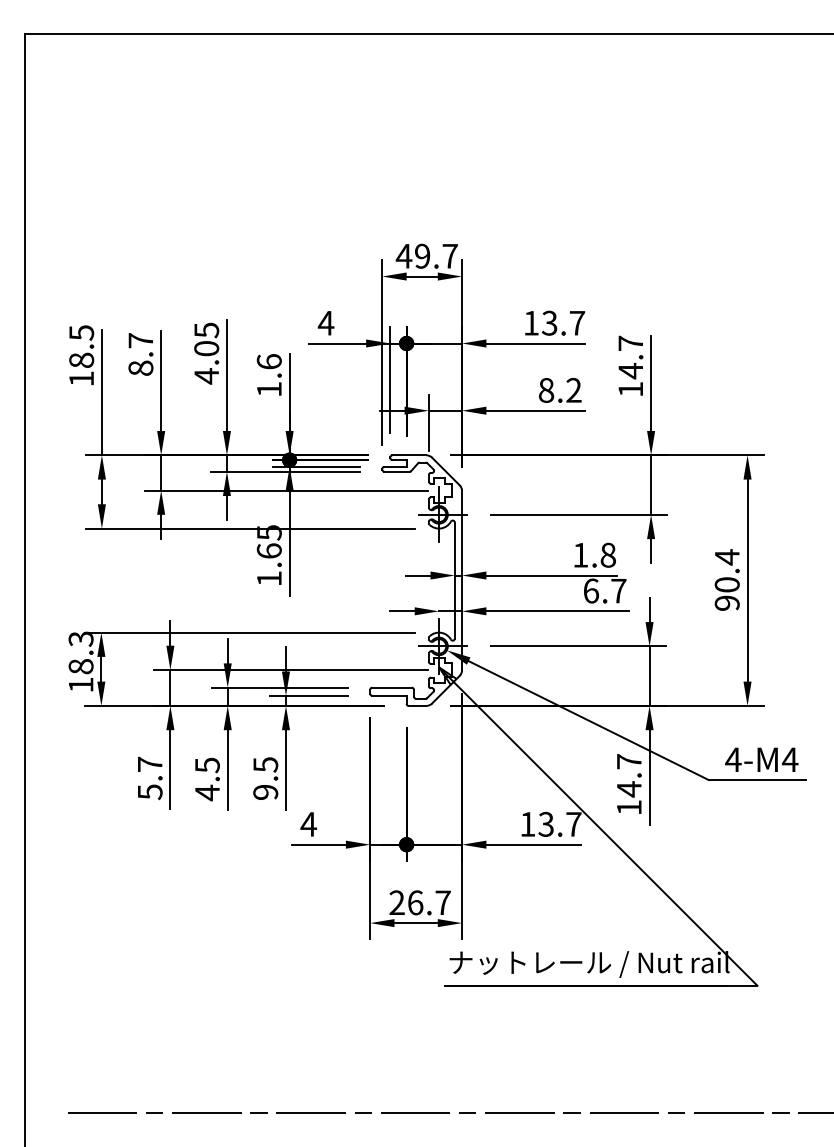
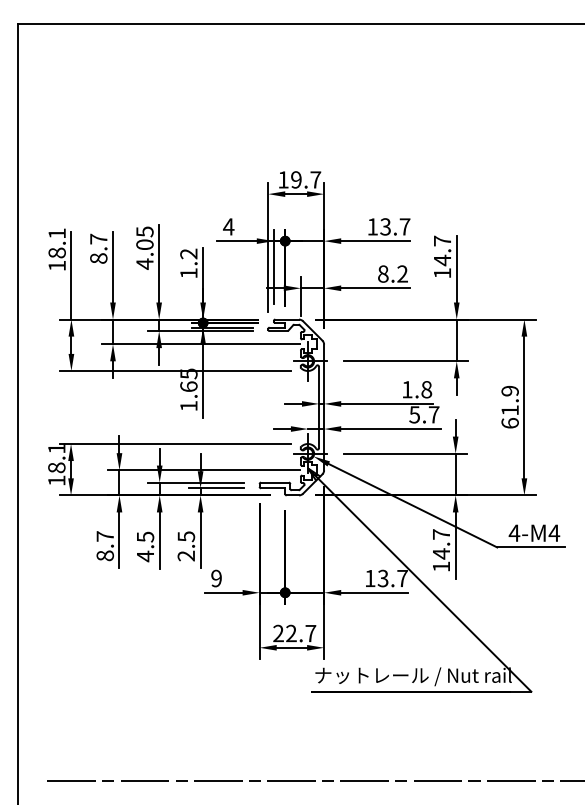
text: (404, 255) -> (283, 179), 49.7 -> 19.7
text: (80, 332) -> (56, 233), 18.5 -> 18.1
text: (268, 361) -> (188, 253), 1.6 -> 1.2
text: (726, 579) -> (509, 406), 90.4 -> 61.9
text: (590, 590) -> (414, 414), 6.7 -> 5.7
text: (80, 639) -> (56, 448), 18.3 -> 18.1
text: (149, 791) -> (104, 555), 5.7 -> 8.7
text: (265, 791) -> (186, 555), 9.5 -> 2.5
text: (308, 824) -> (216, 578), 4 -> 9
text: (415, 902) -> (291, 633), 26.7 -> 22.7

